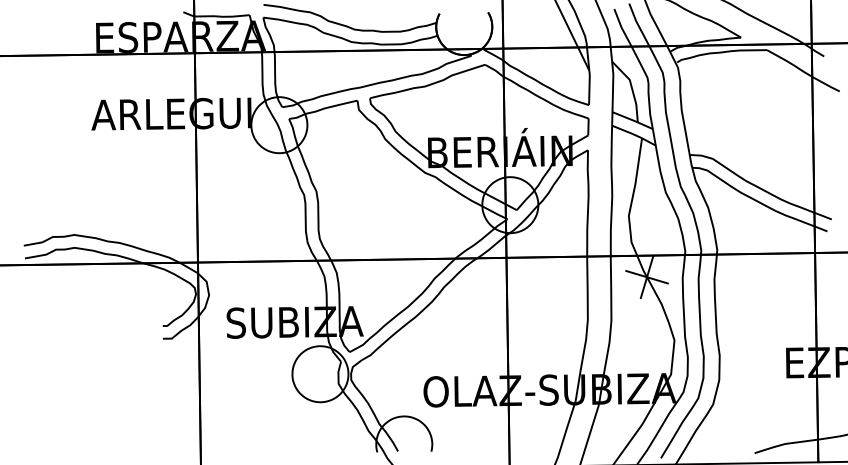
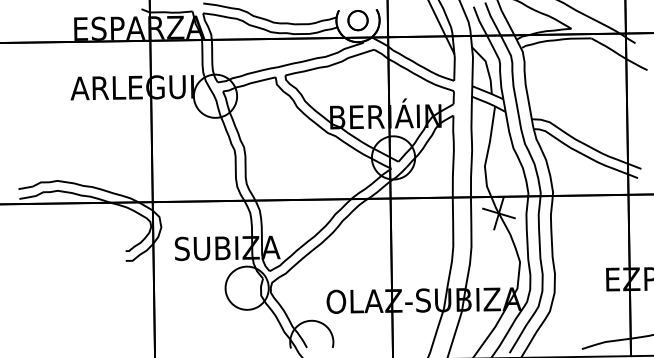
part: (463, 26) -> (357, 20), added

